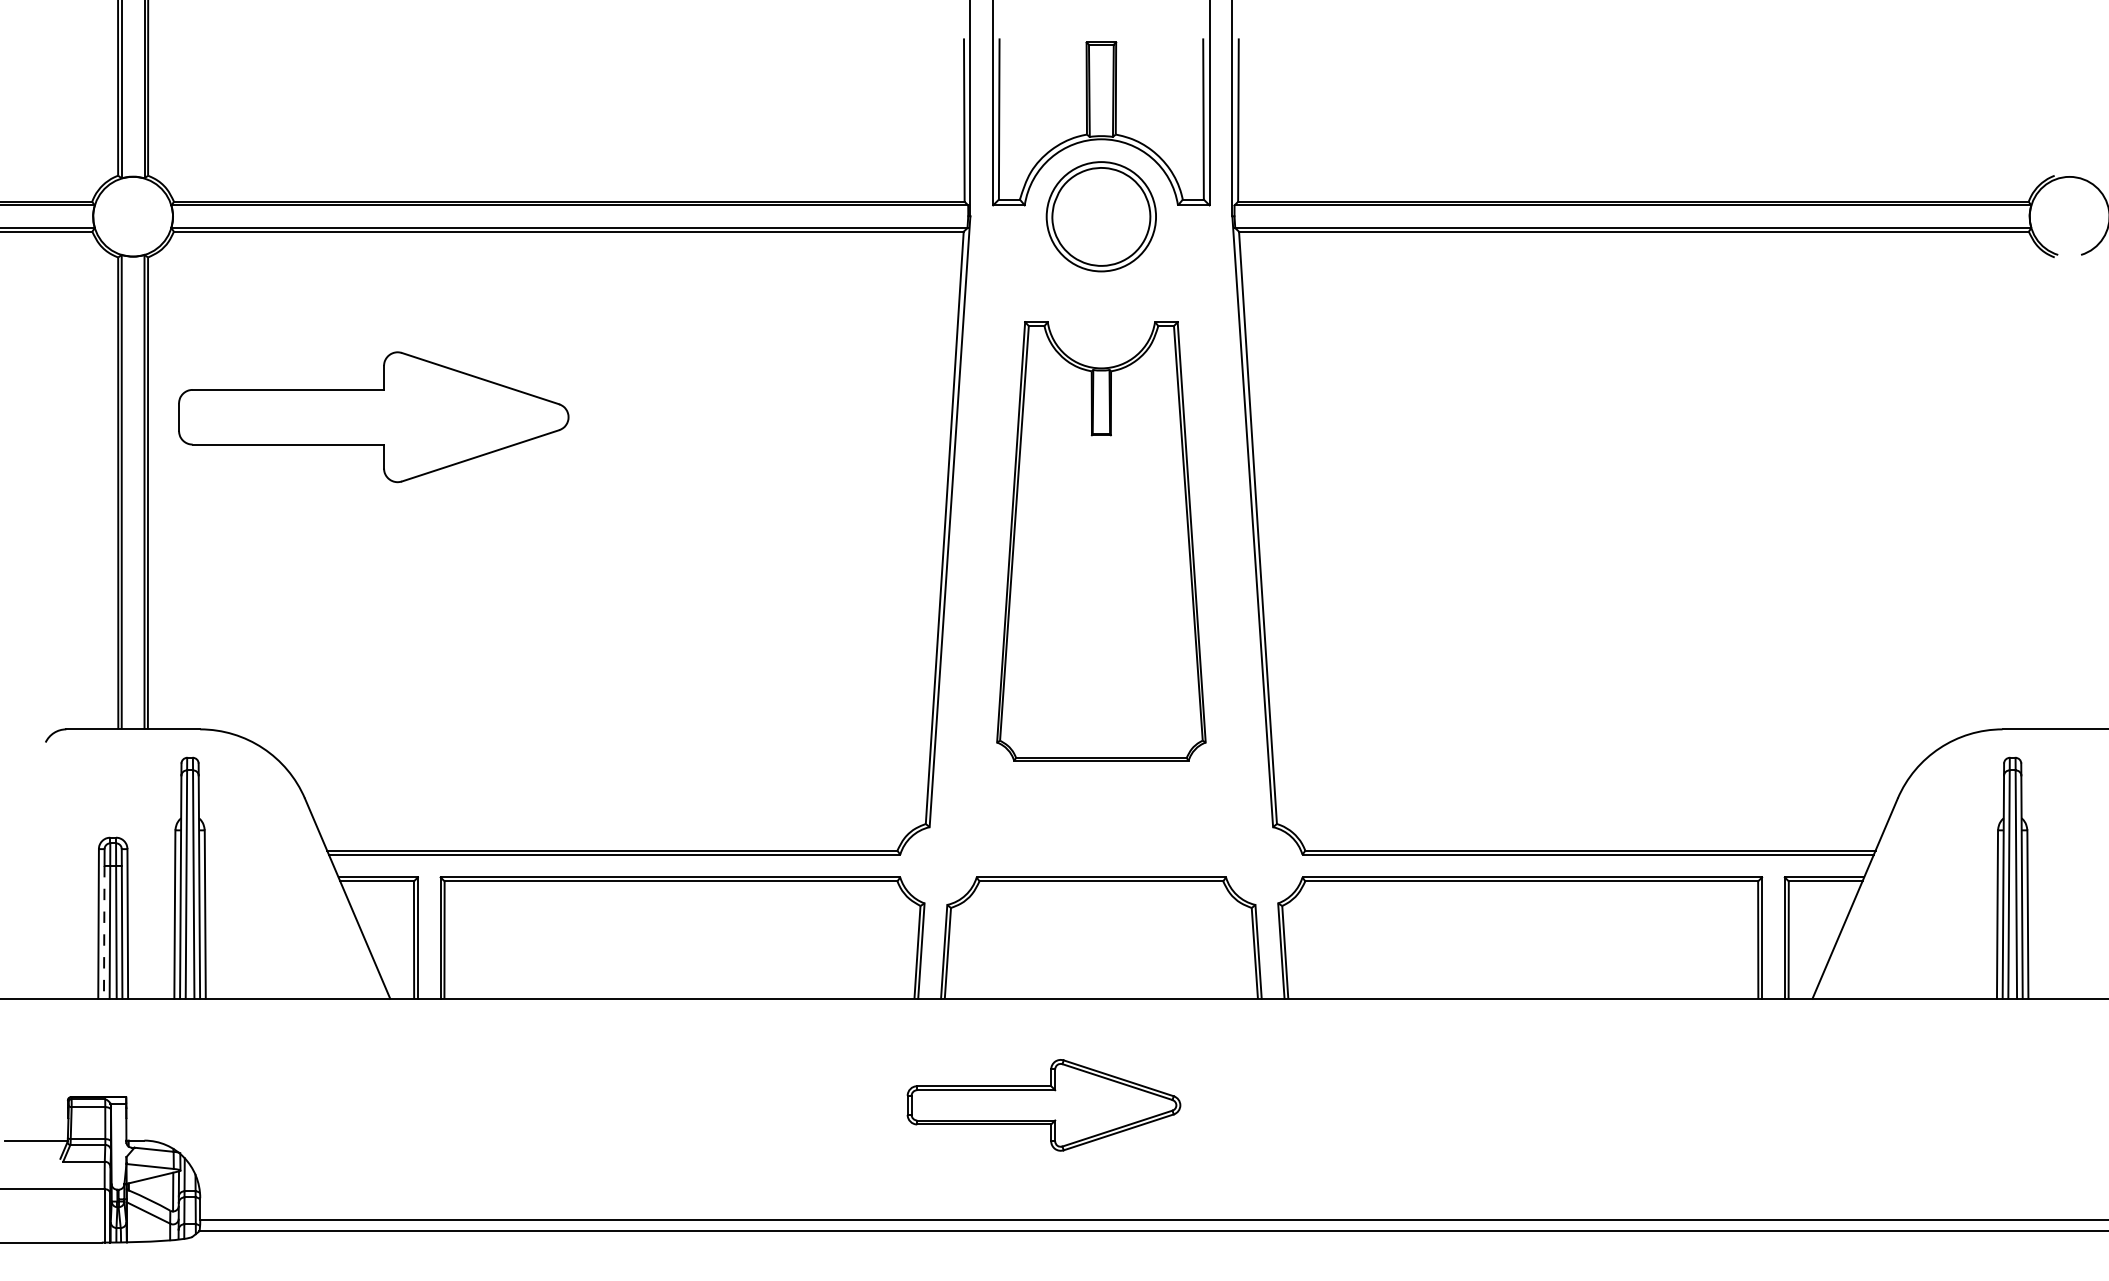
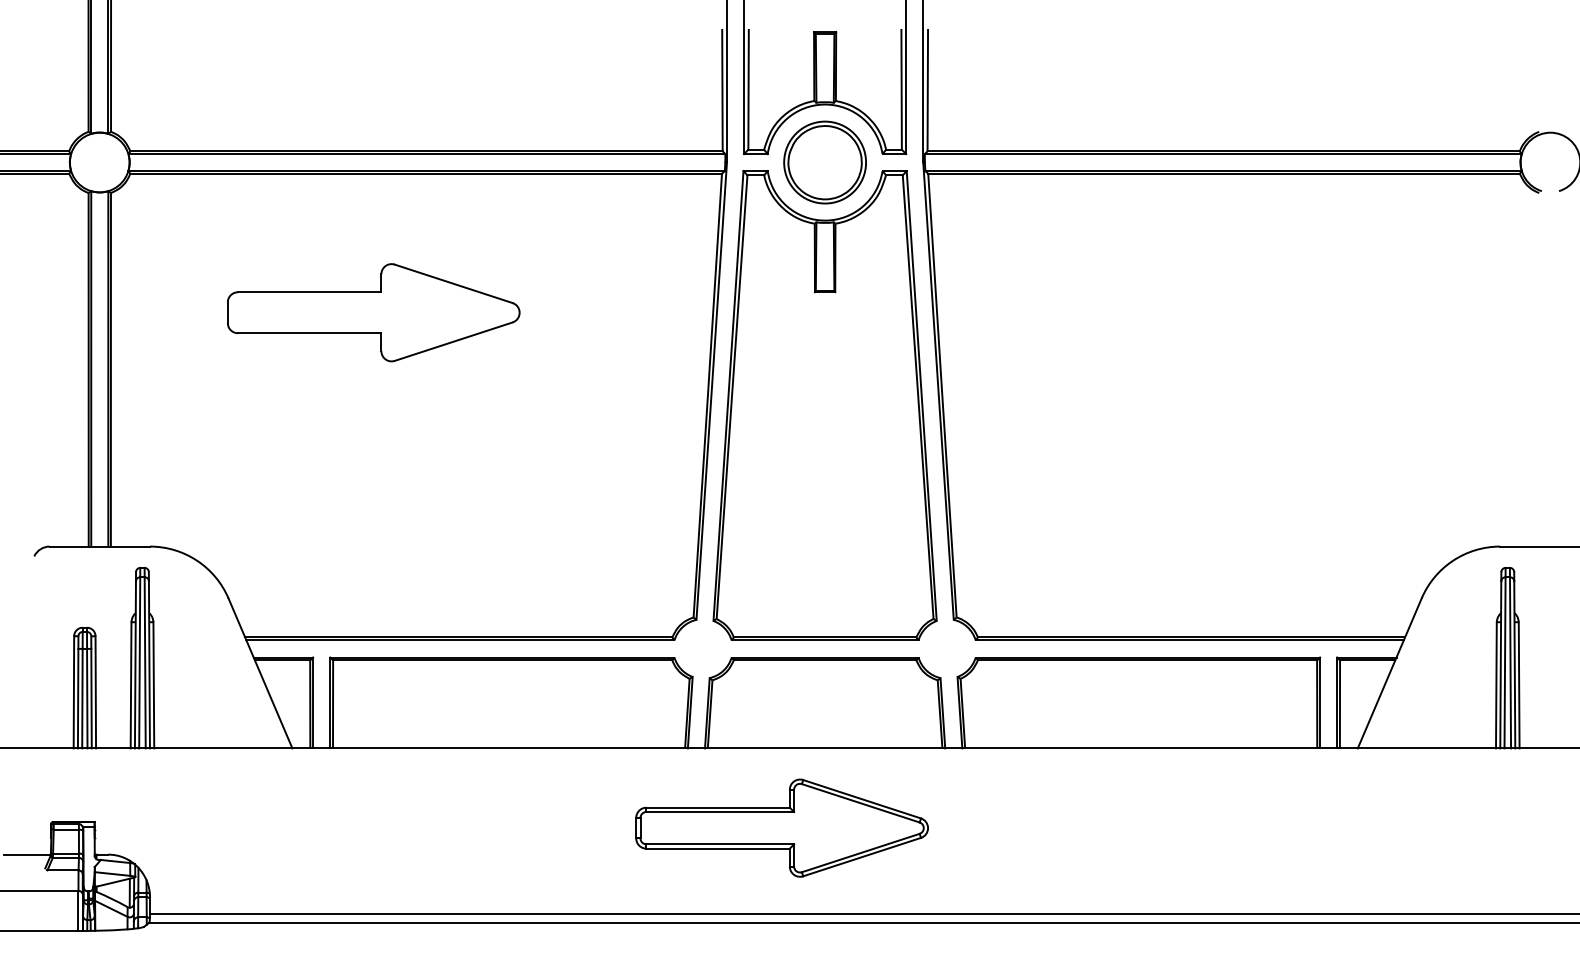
part: (373, 417) -> (373, 312), moved
part: (1101, 541) -> (825, 405), size x1.43
line: (104, 932) -> (78, 698), dashed -> solid
part: (1043, 1105) -> (781, 828), size x1.43

